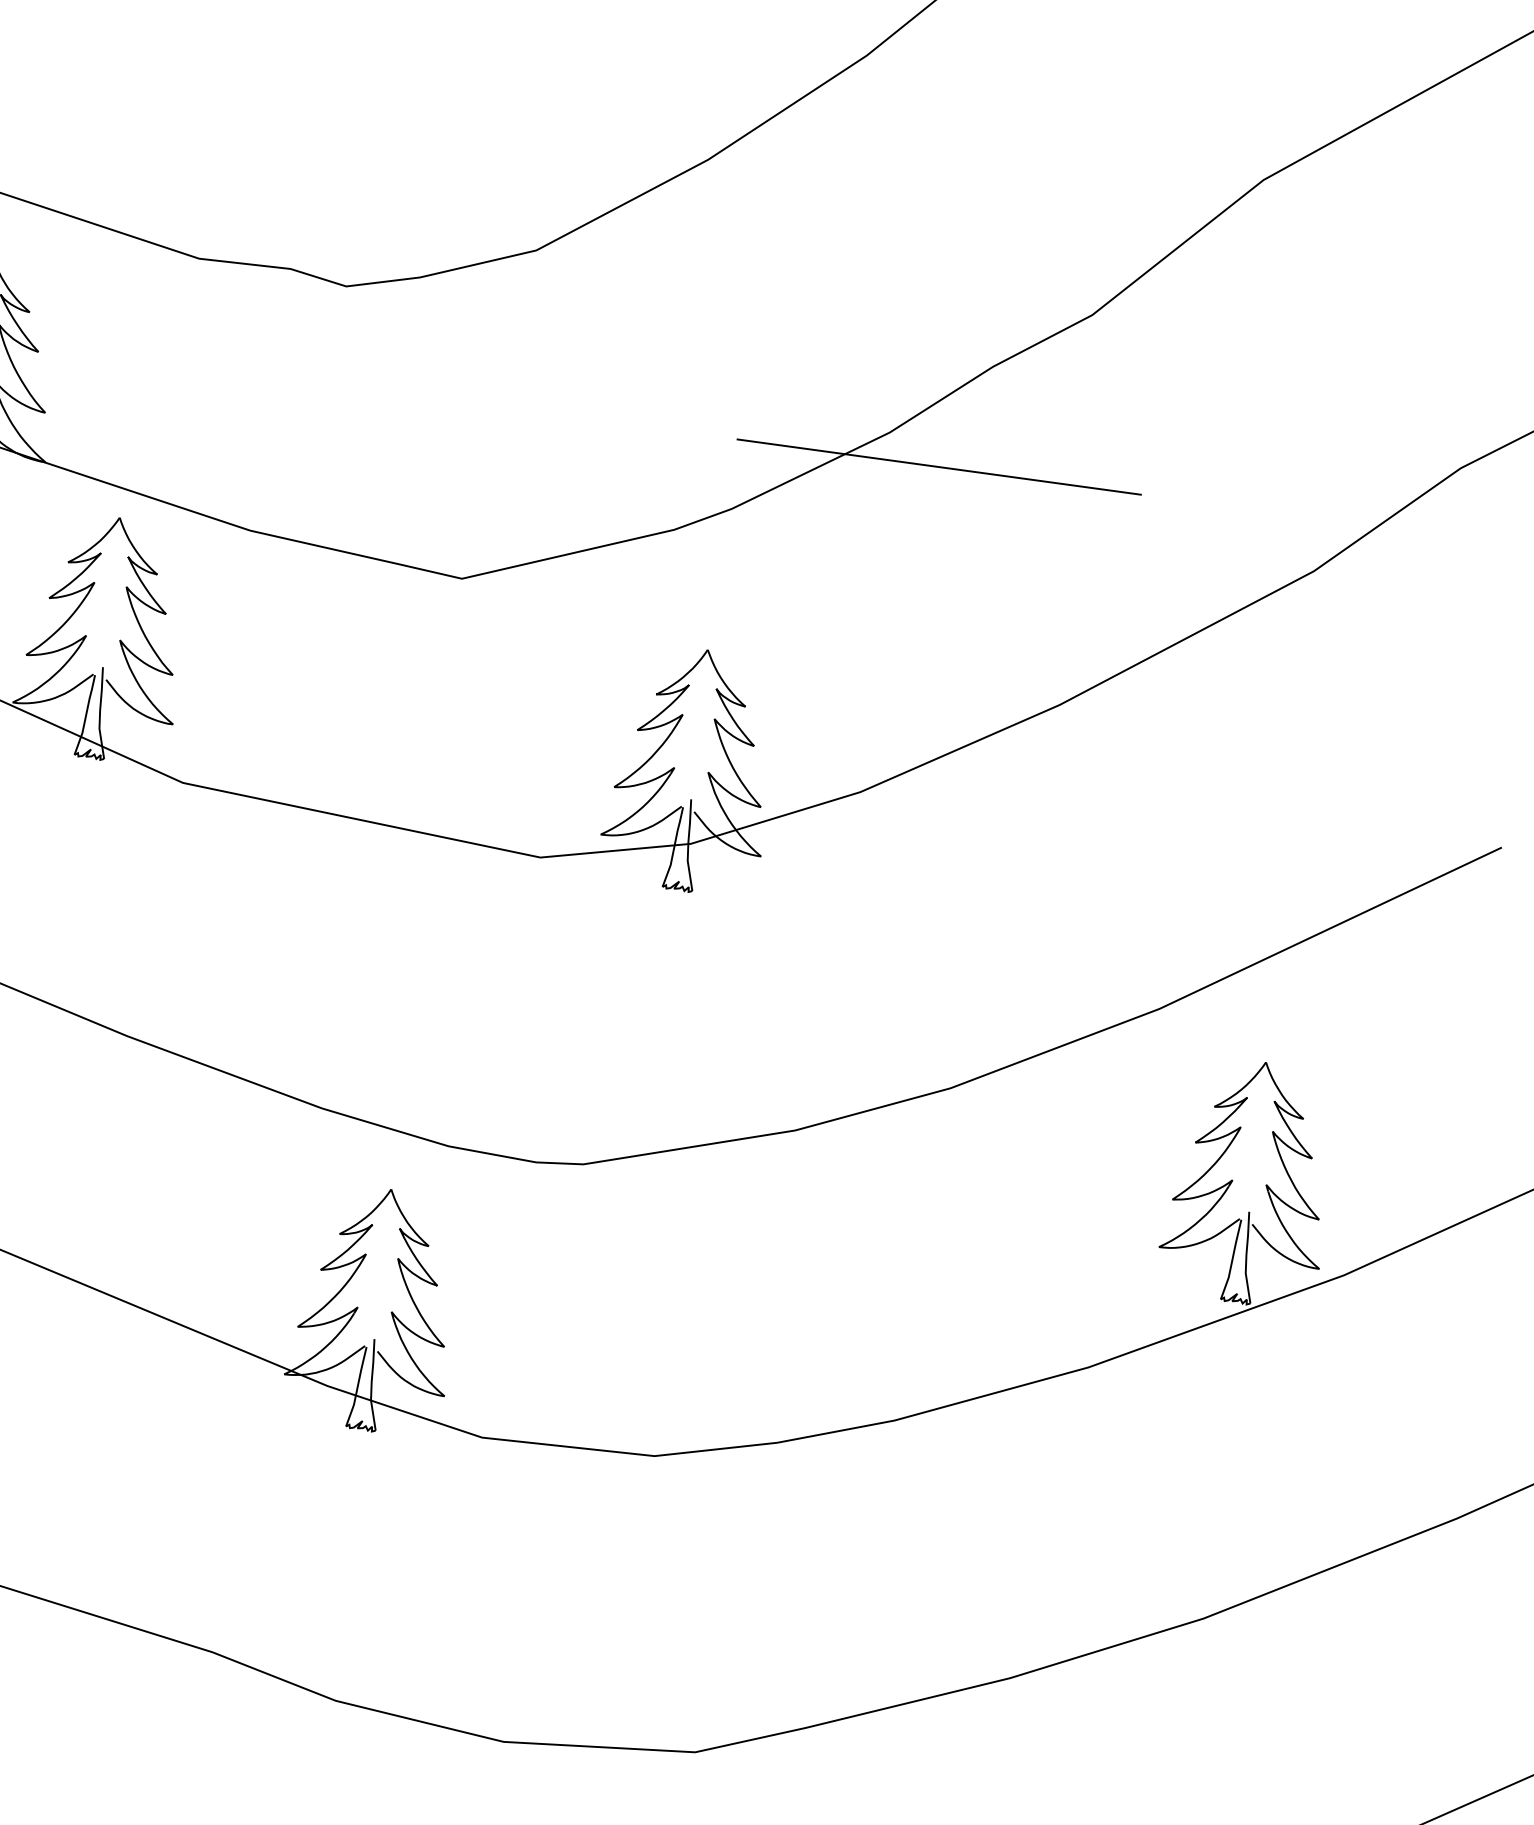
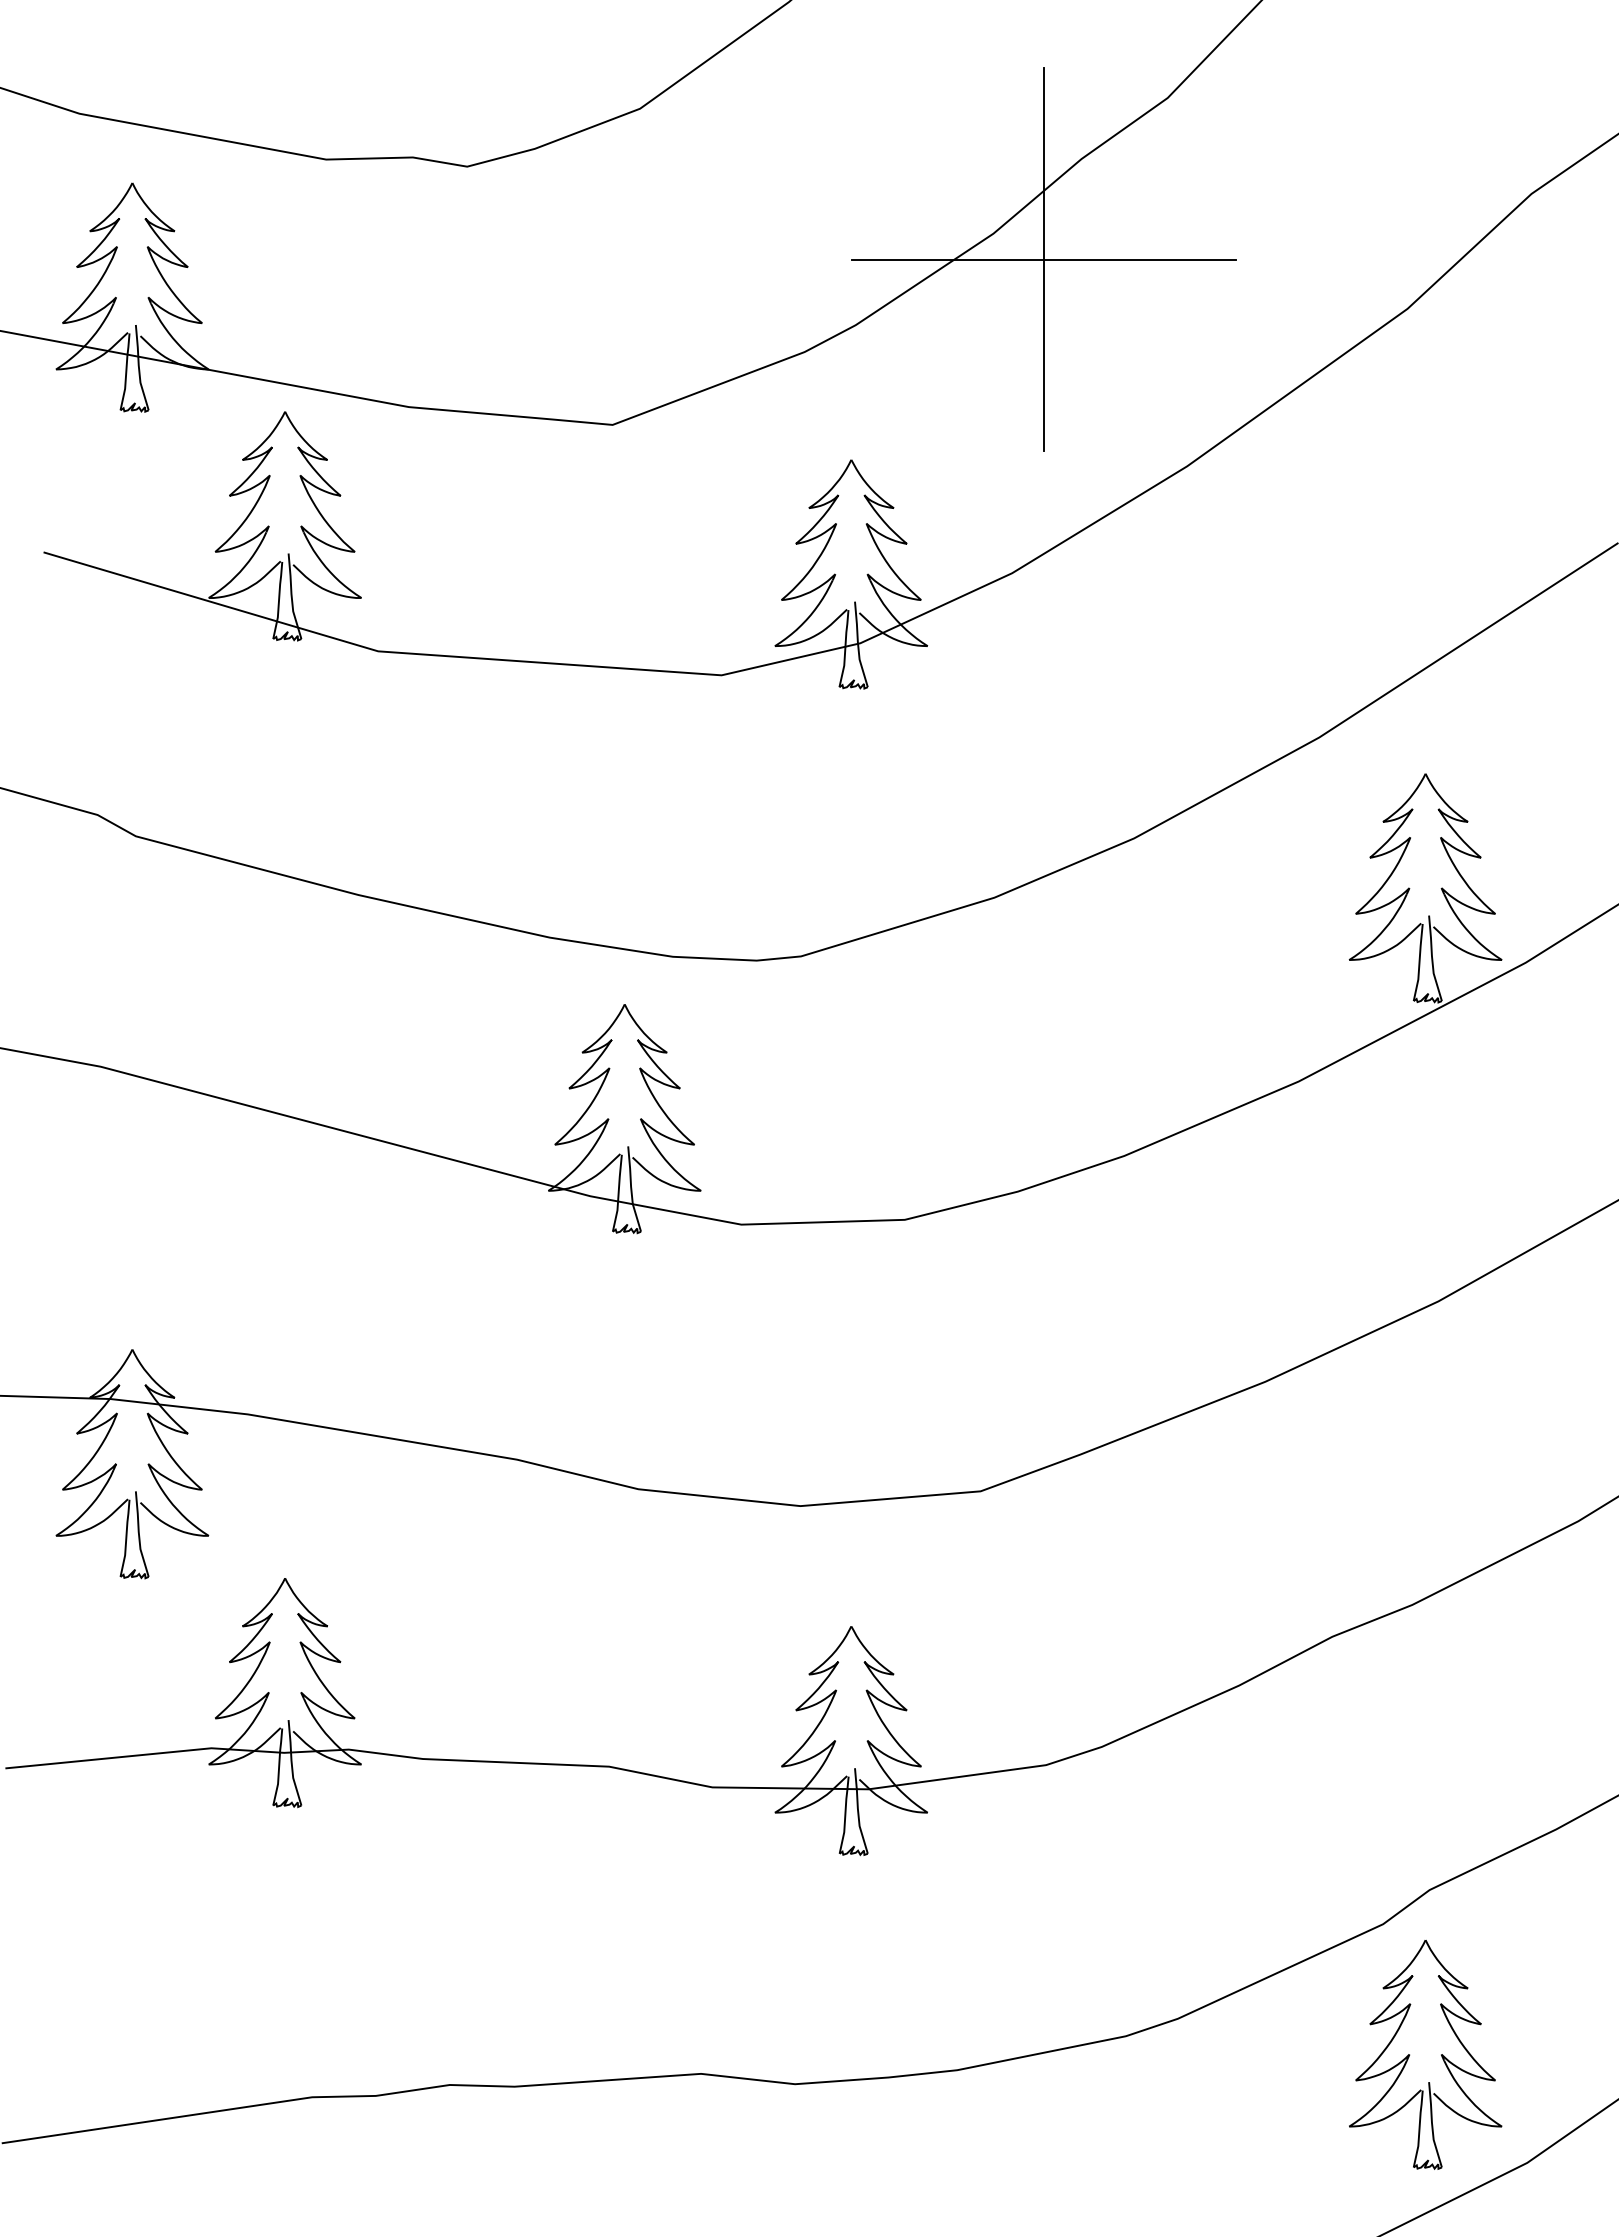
line: (939, 467) -> (1044, 259), added

